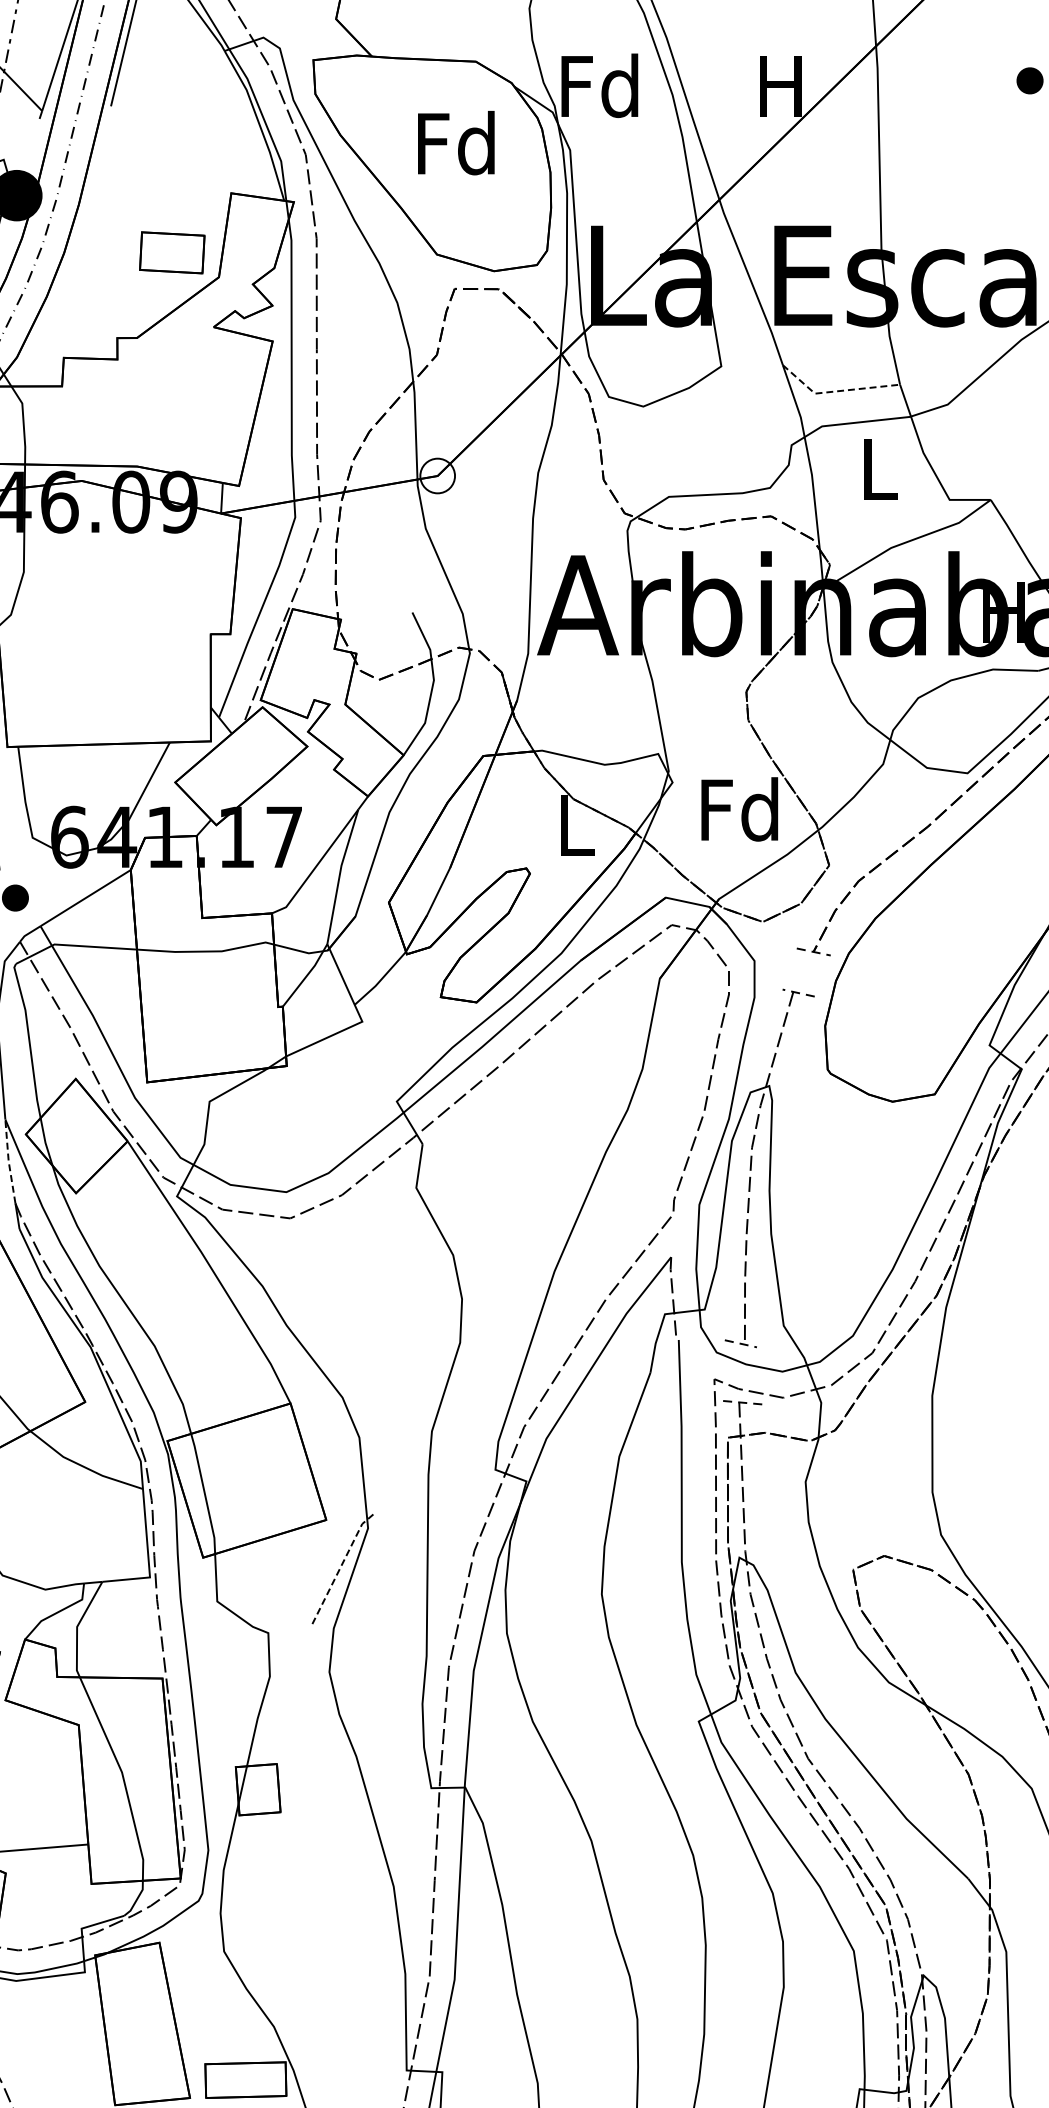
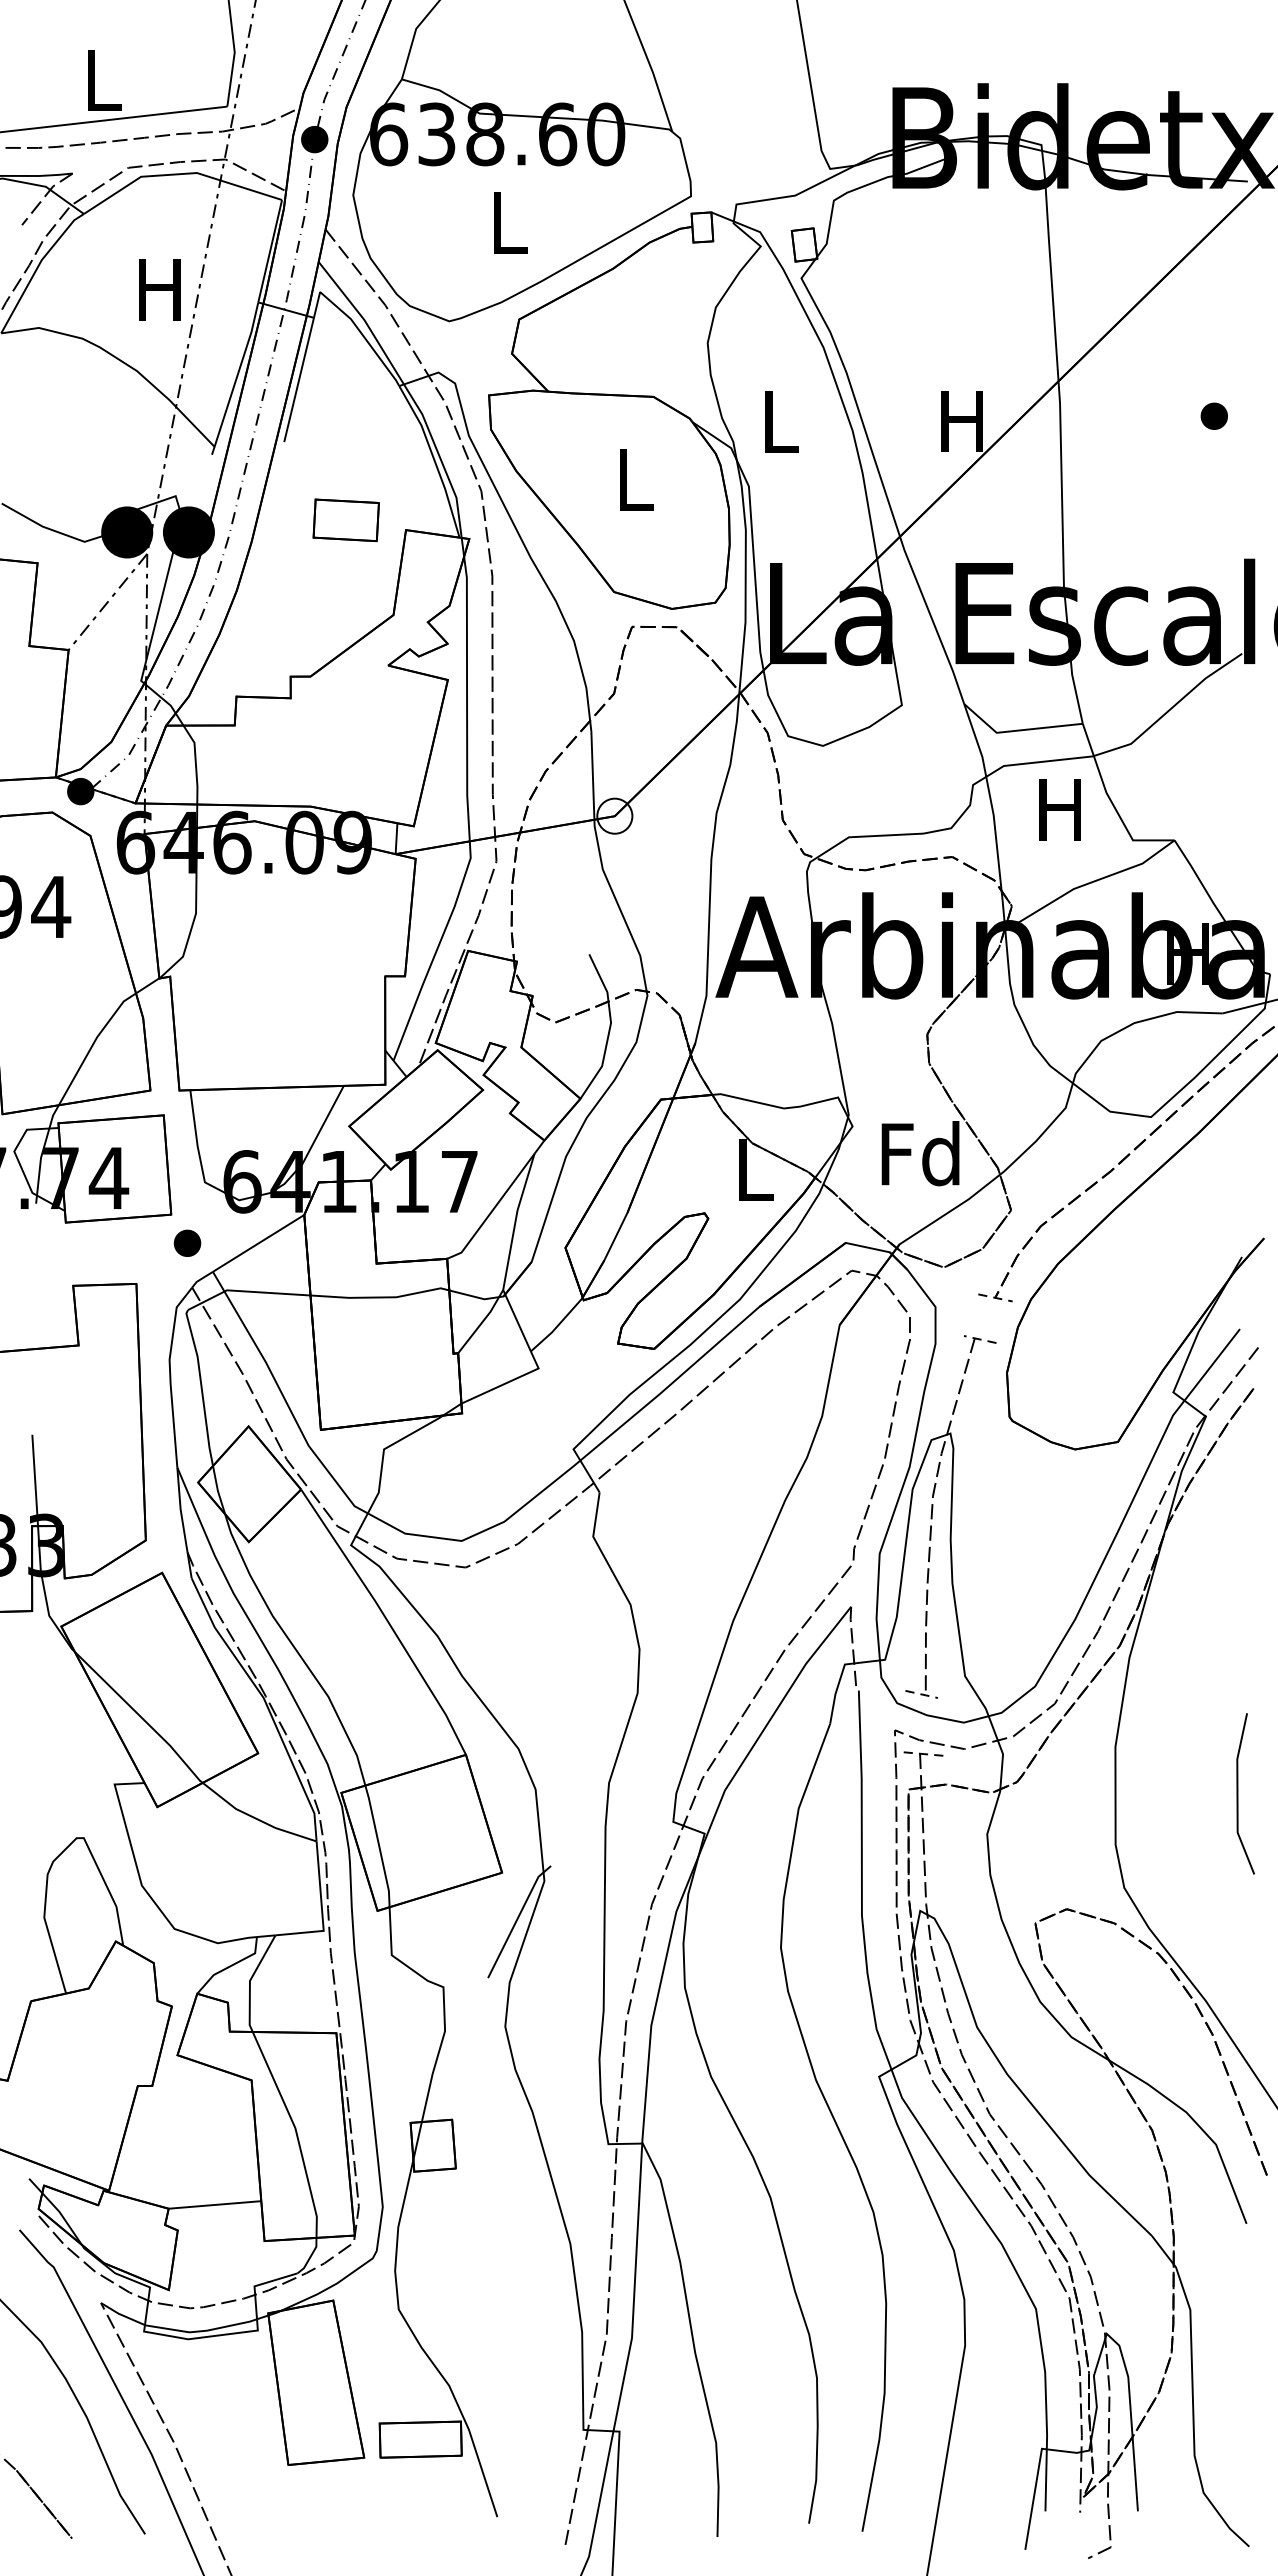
text: (599, 85) -> (778, 420), Fd -> L
text: (456, 142) -> (633, 478), Fd -> L
part: (171, 252) -> (345, 520), moved
line: (835, 391) -> (1017, 730), dashed -> solid
text: (877, 469) -> (1059, 809), L -> H
line: (8, 1161) -> (180, 1509), dashed -> solid
line: (341, 1566) -> (517, 1919), dashed -> solid

